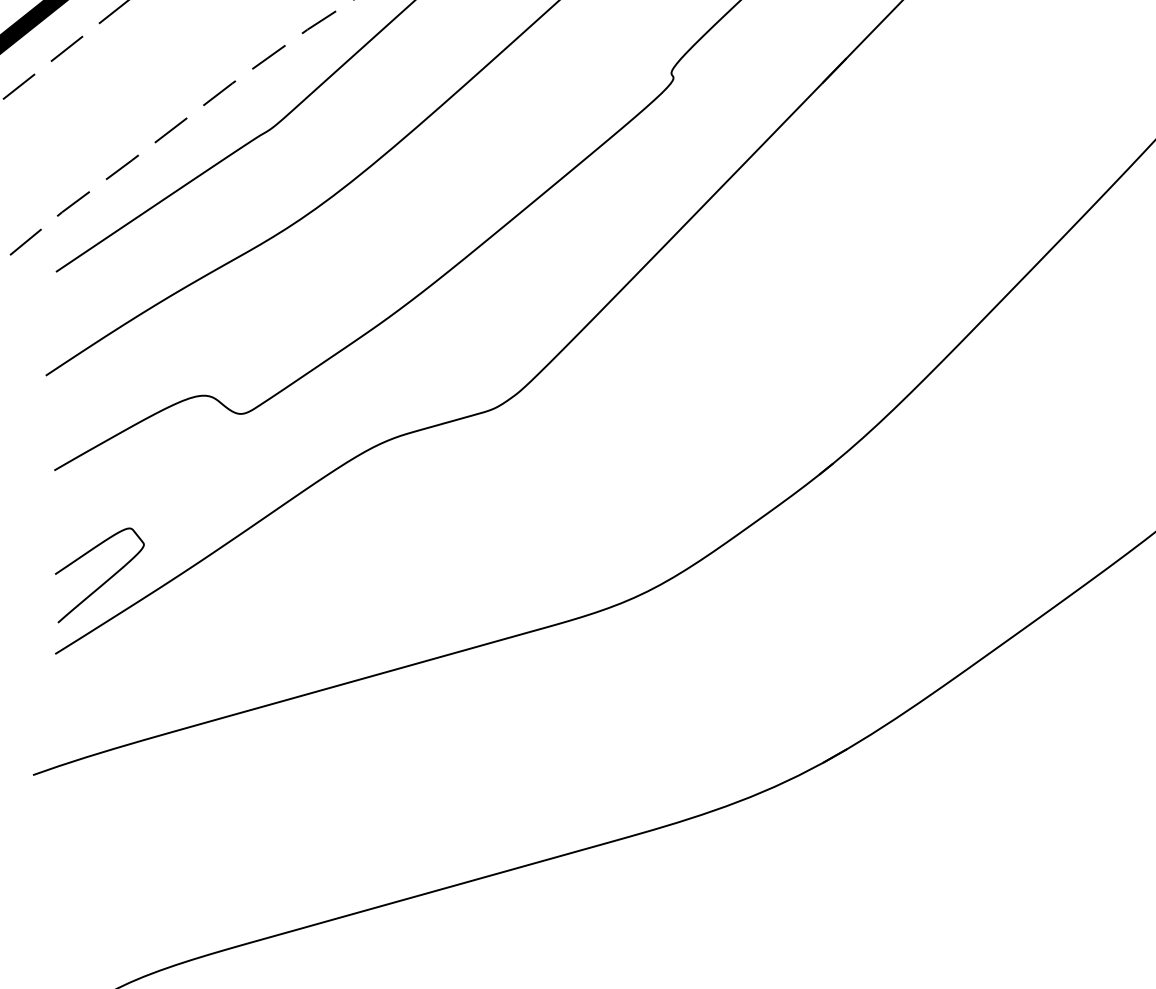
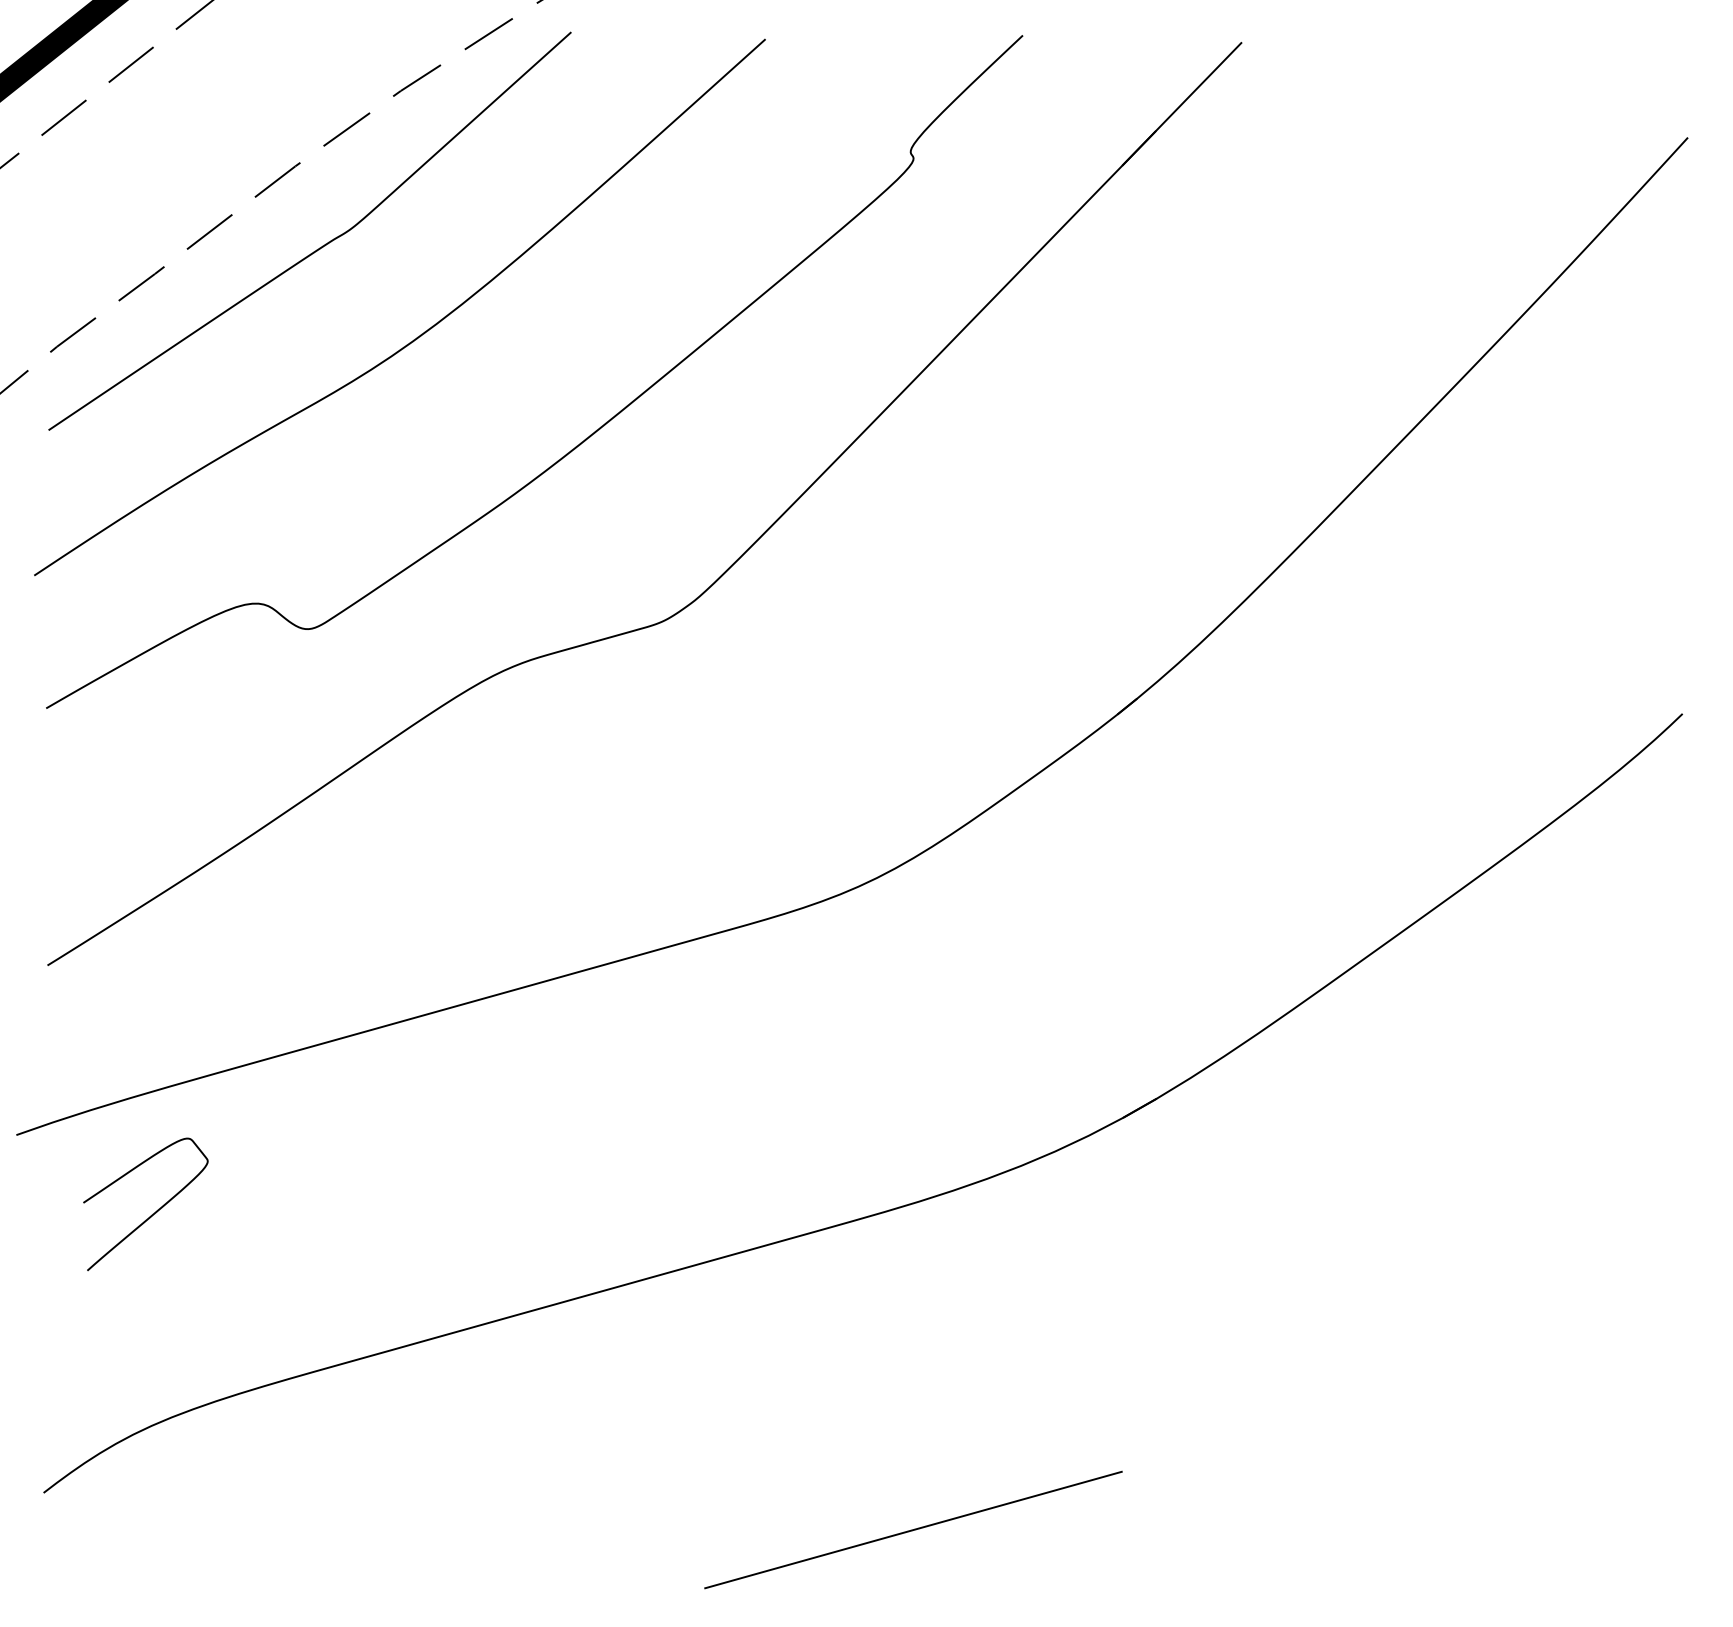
curve: (103, 582) -> (151, 1214), moved

